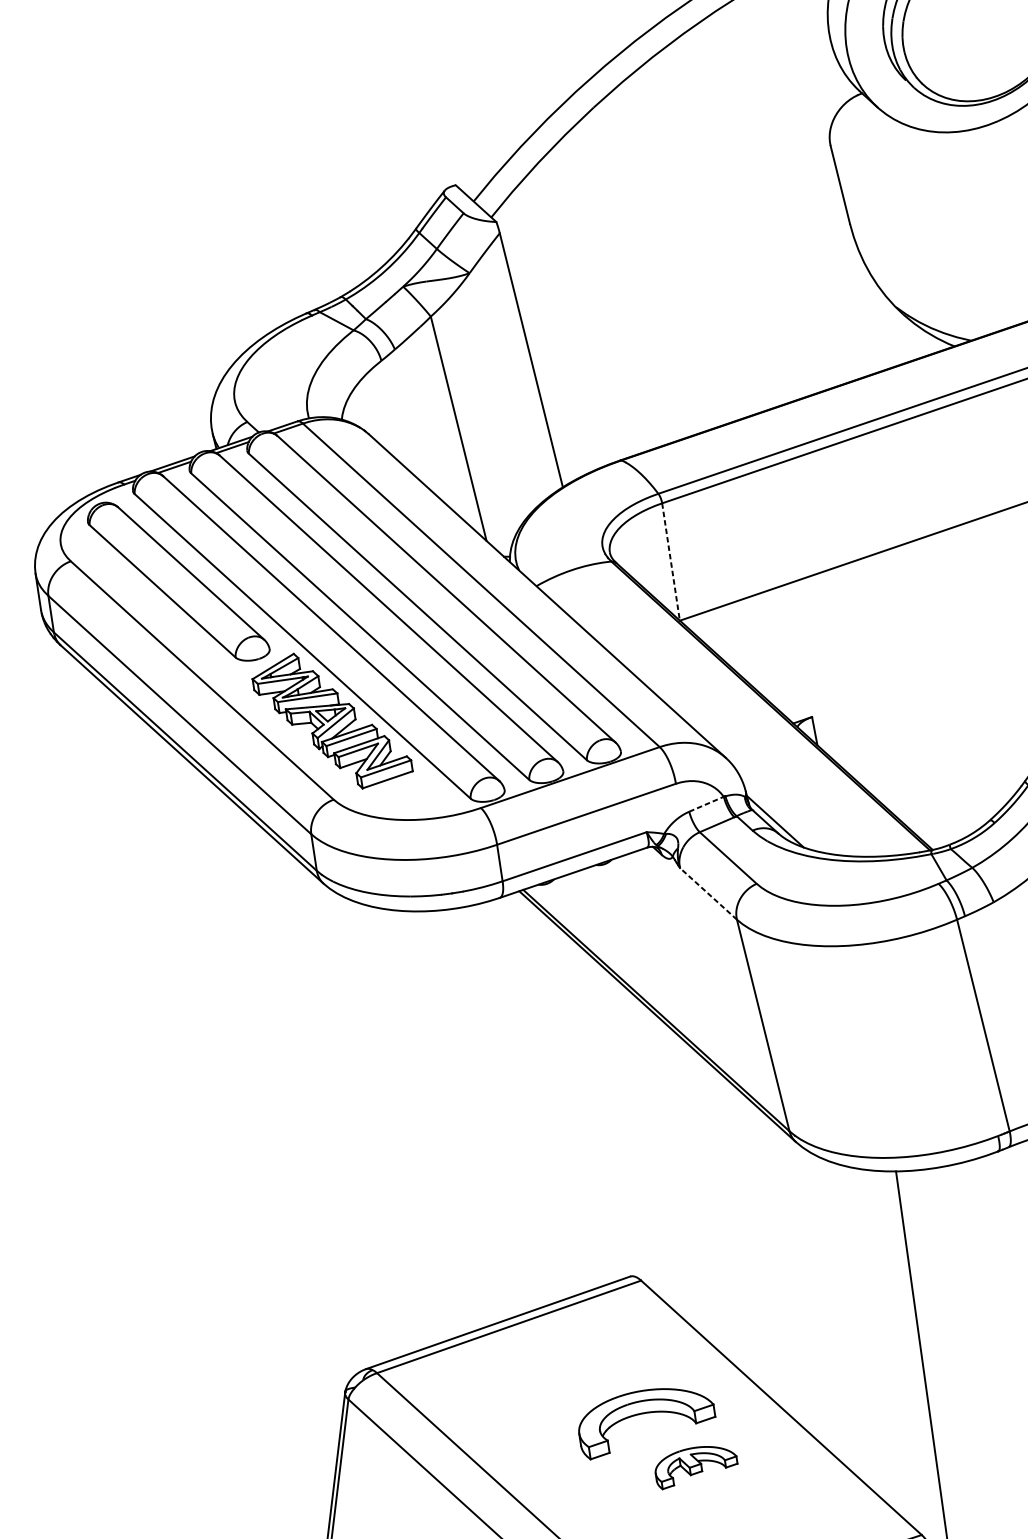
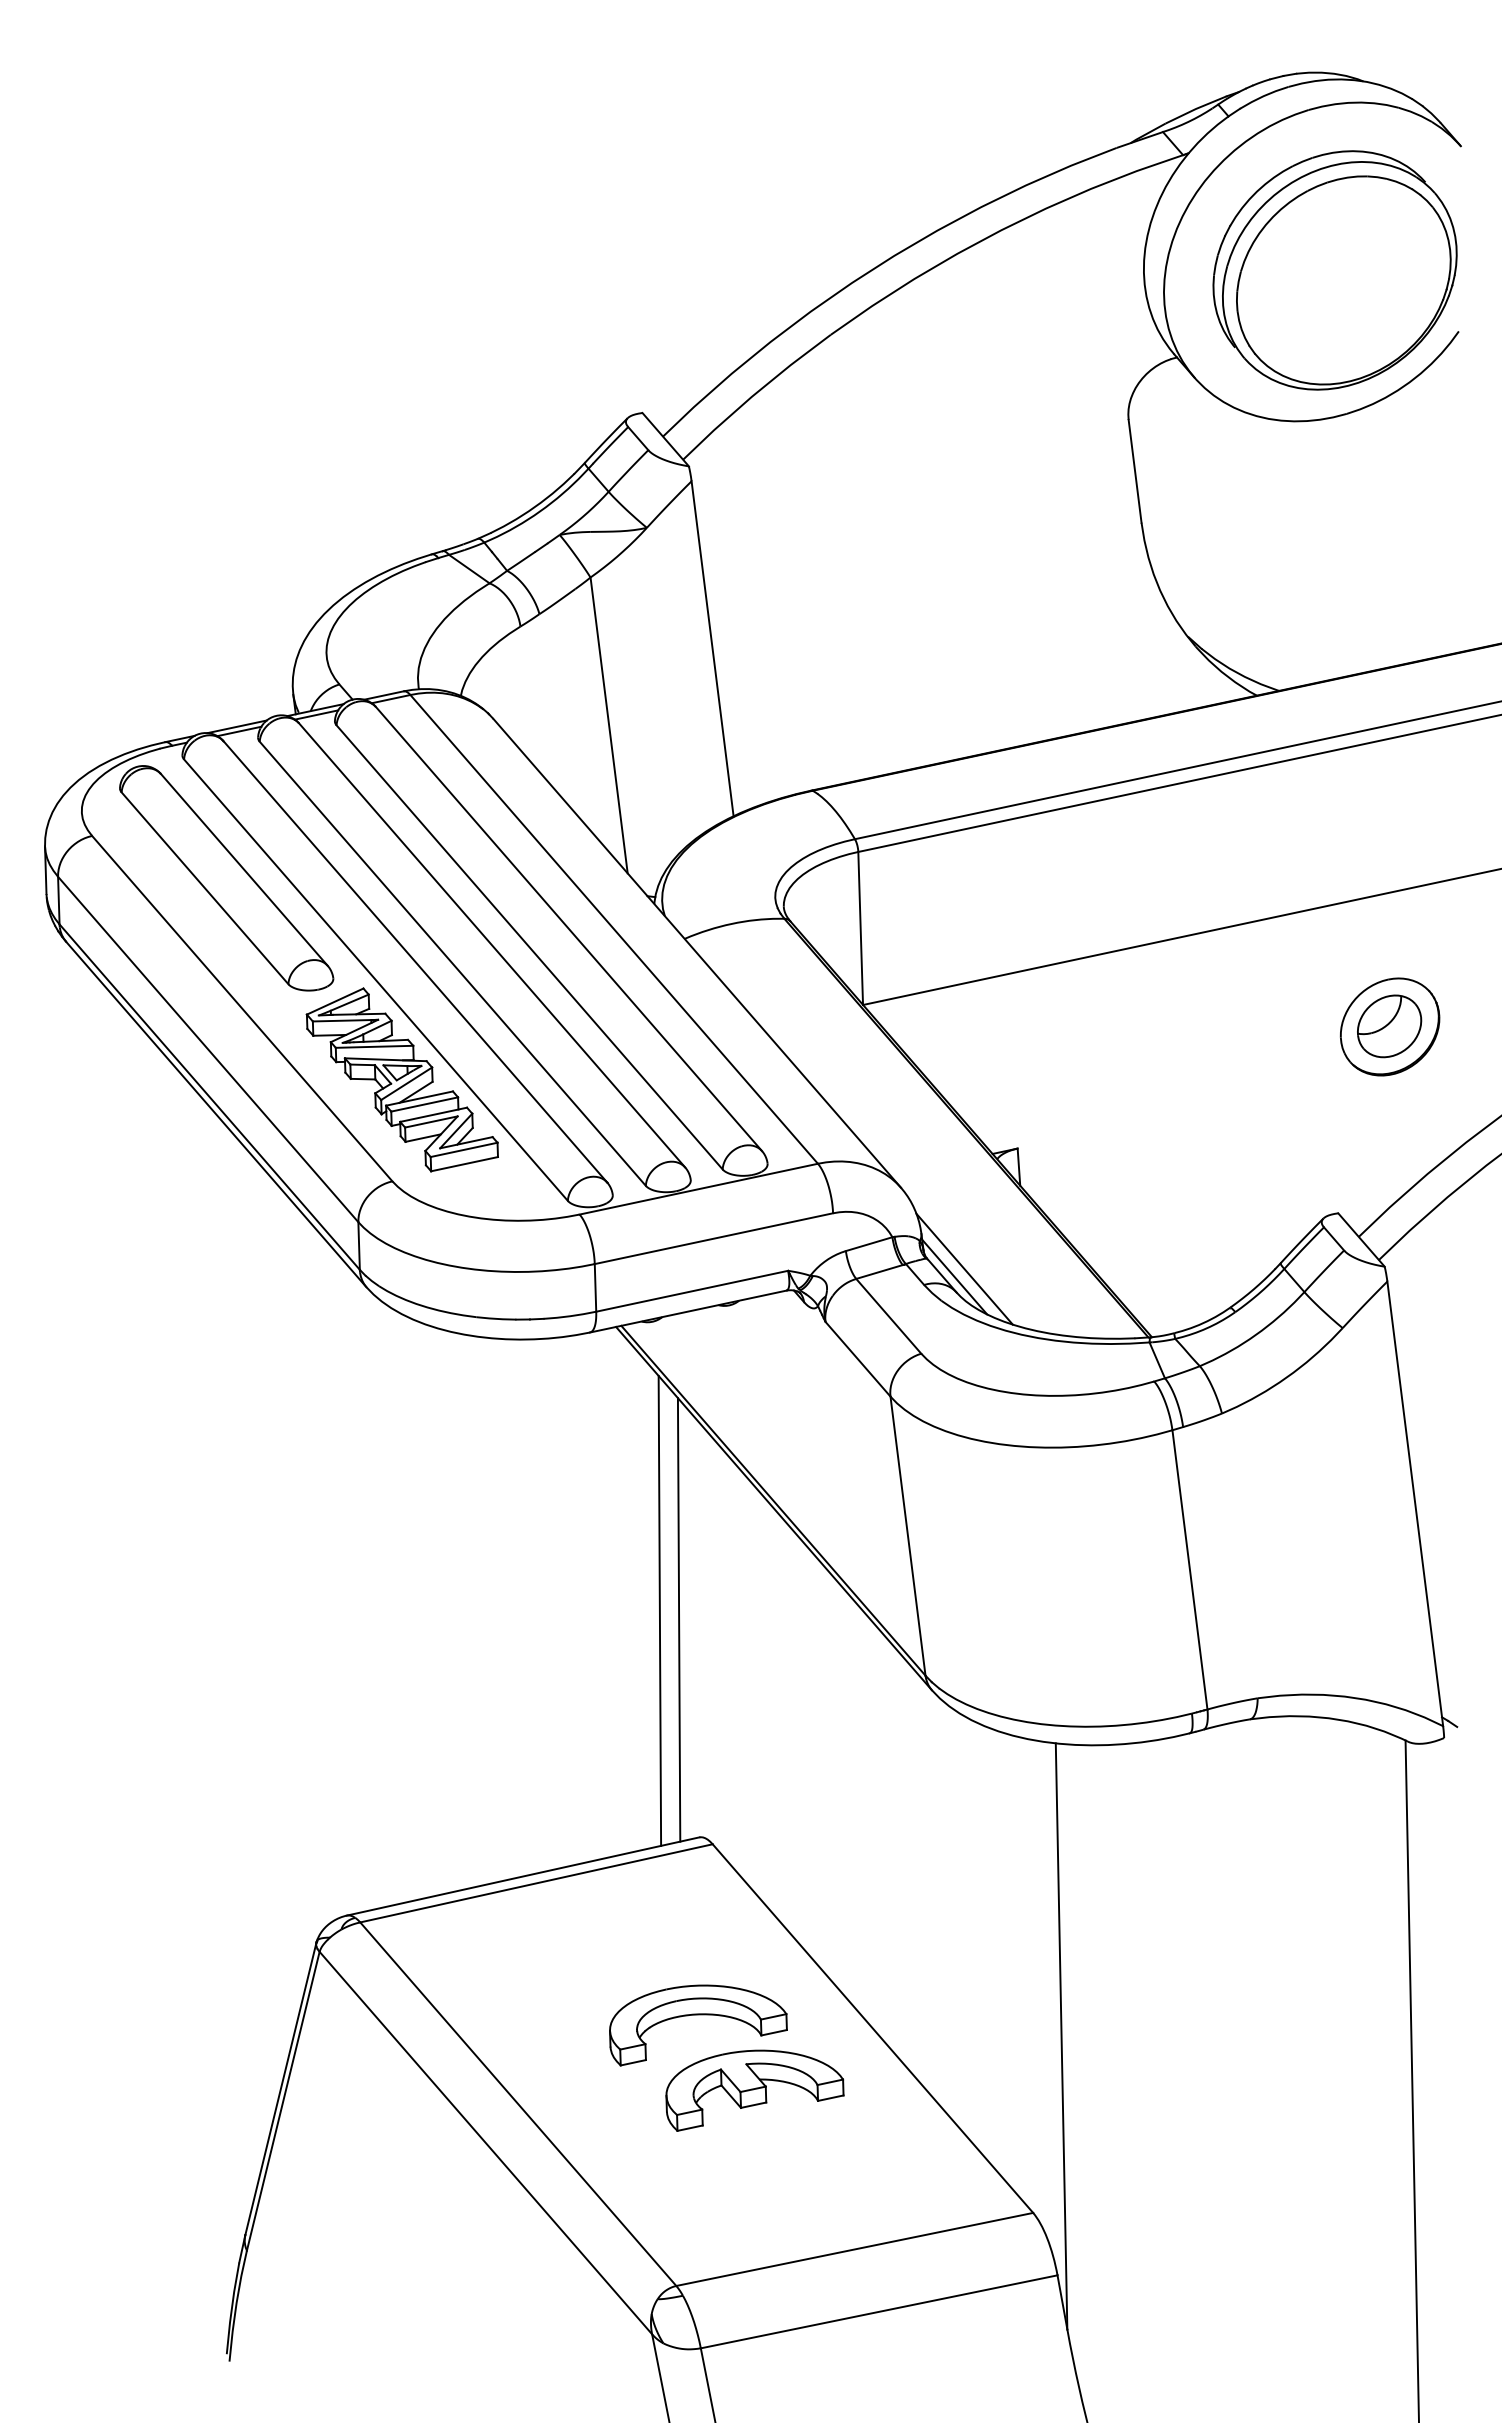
line: (670, 562) -> (860, 928), dashed -> solid
line: (706, 804) -> (869, 1244), dashed -> solid
line: (782, 814) -> (964, 1268), added
line: (708, 894) -> (857, 1359), dashed -> solid
line: (578, 1105) -> (659, 1610), added
line: (594, 1110) -> (678, 1619), added
part: (695, 1466) -> (754, 2090), size x1.67

